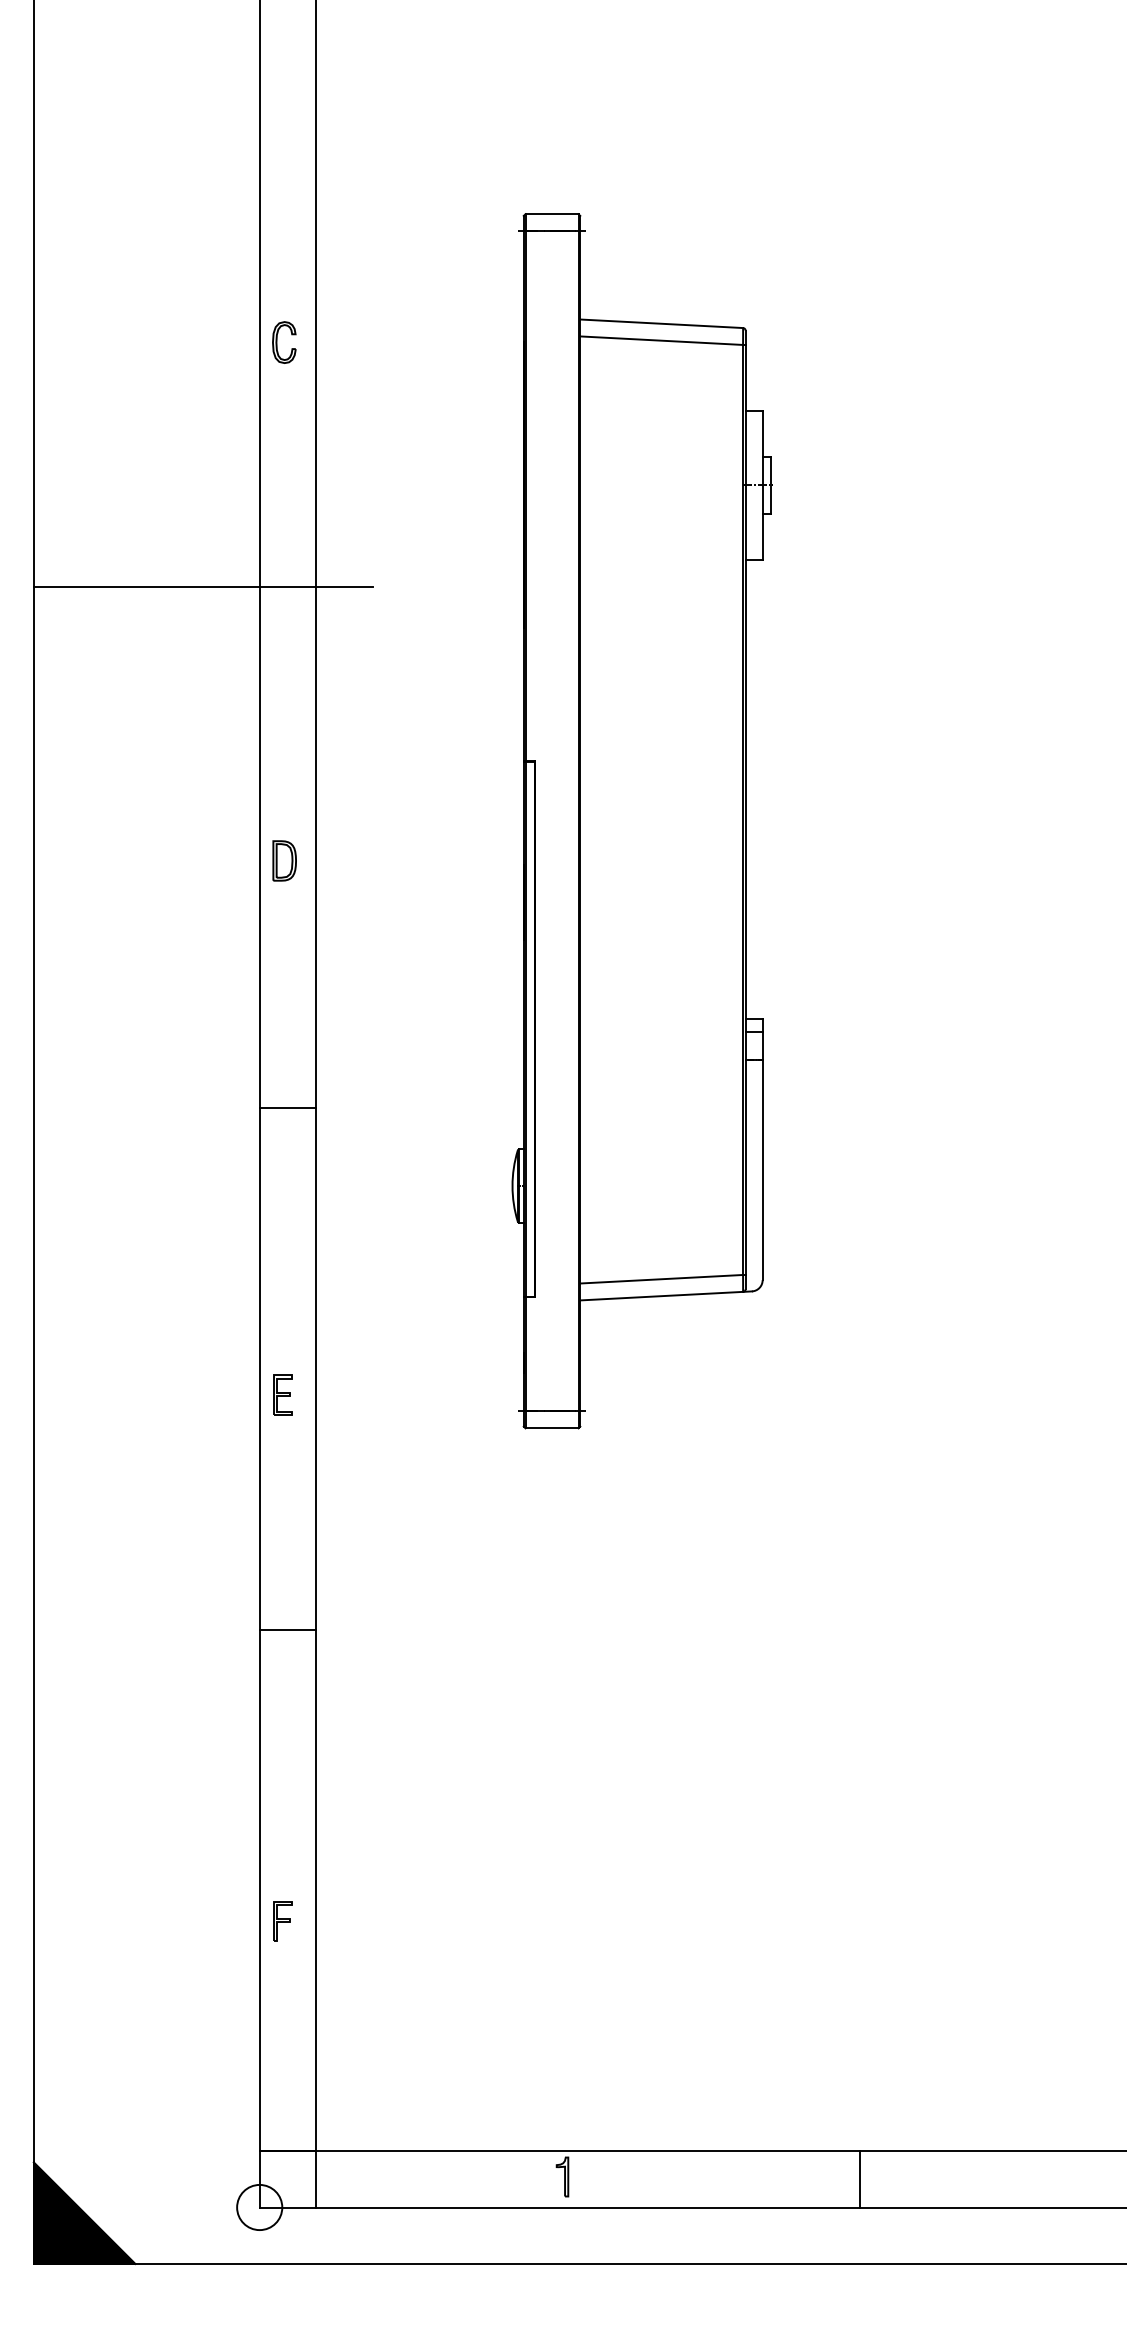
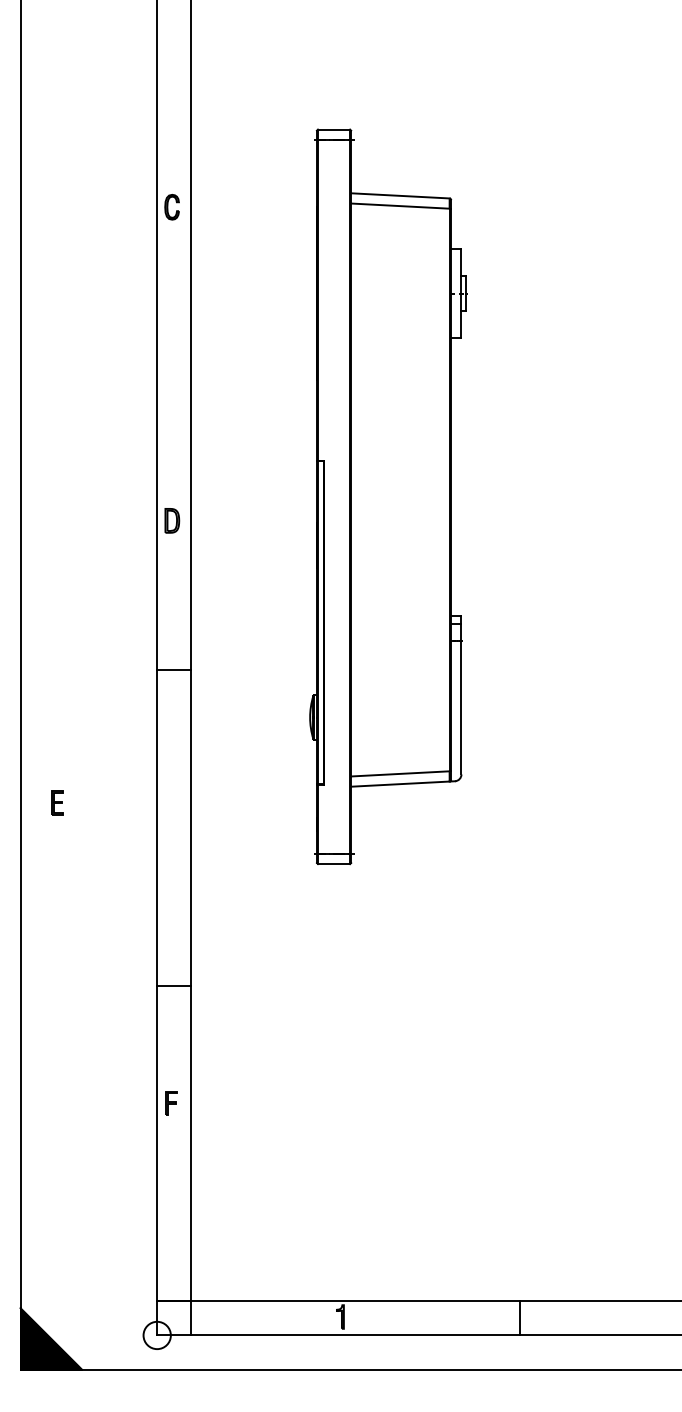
line: (202, 587) -> (122, 355), removed
part: (283, 1394) -> (57, 802), moved
part: (283, 1921) -> (171, 1103), moved

